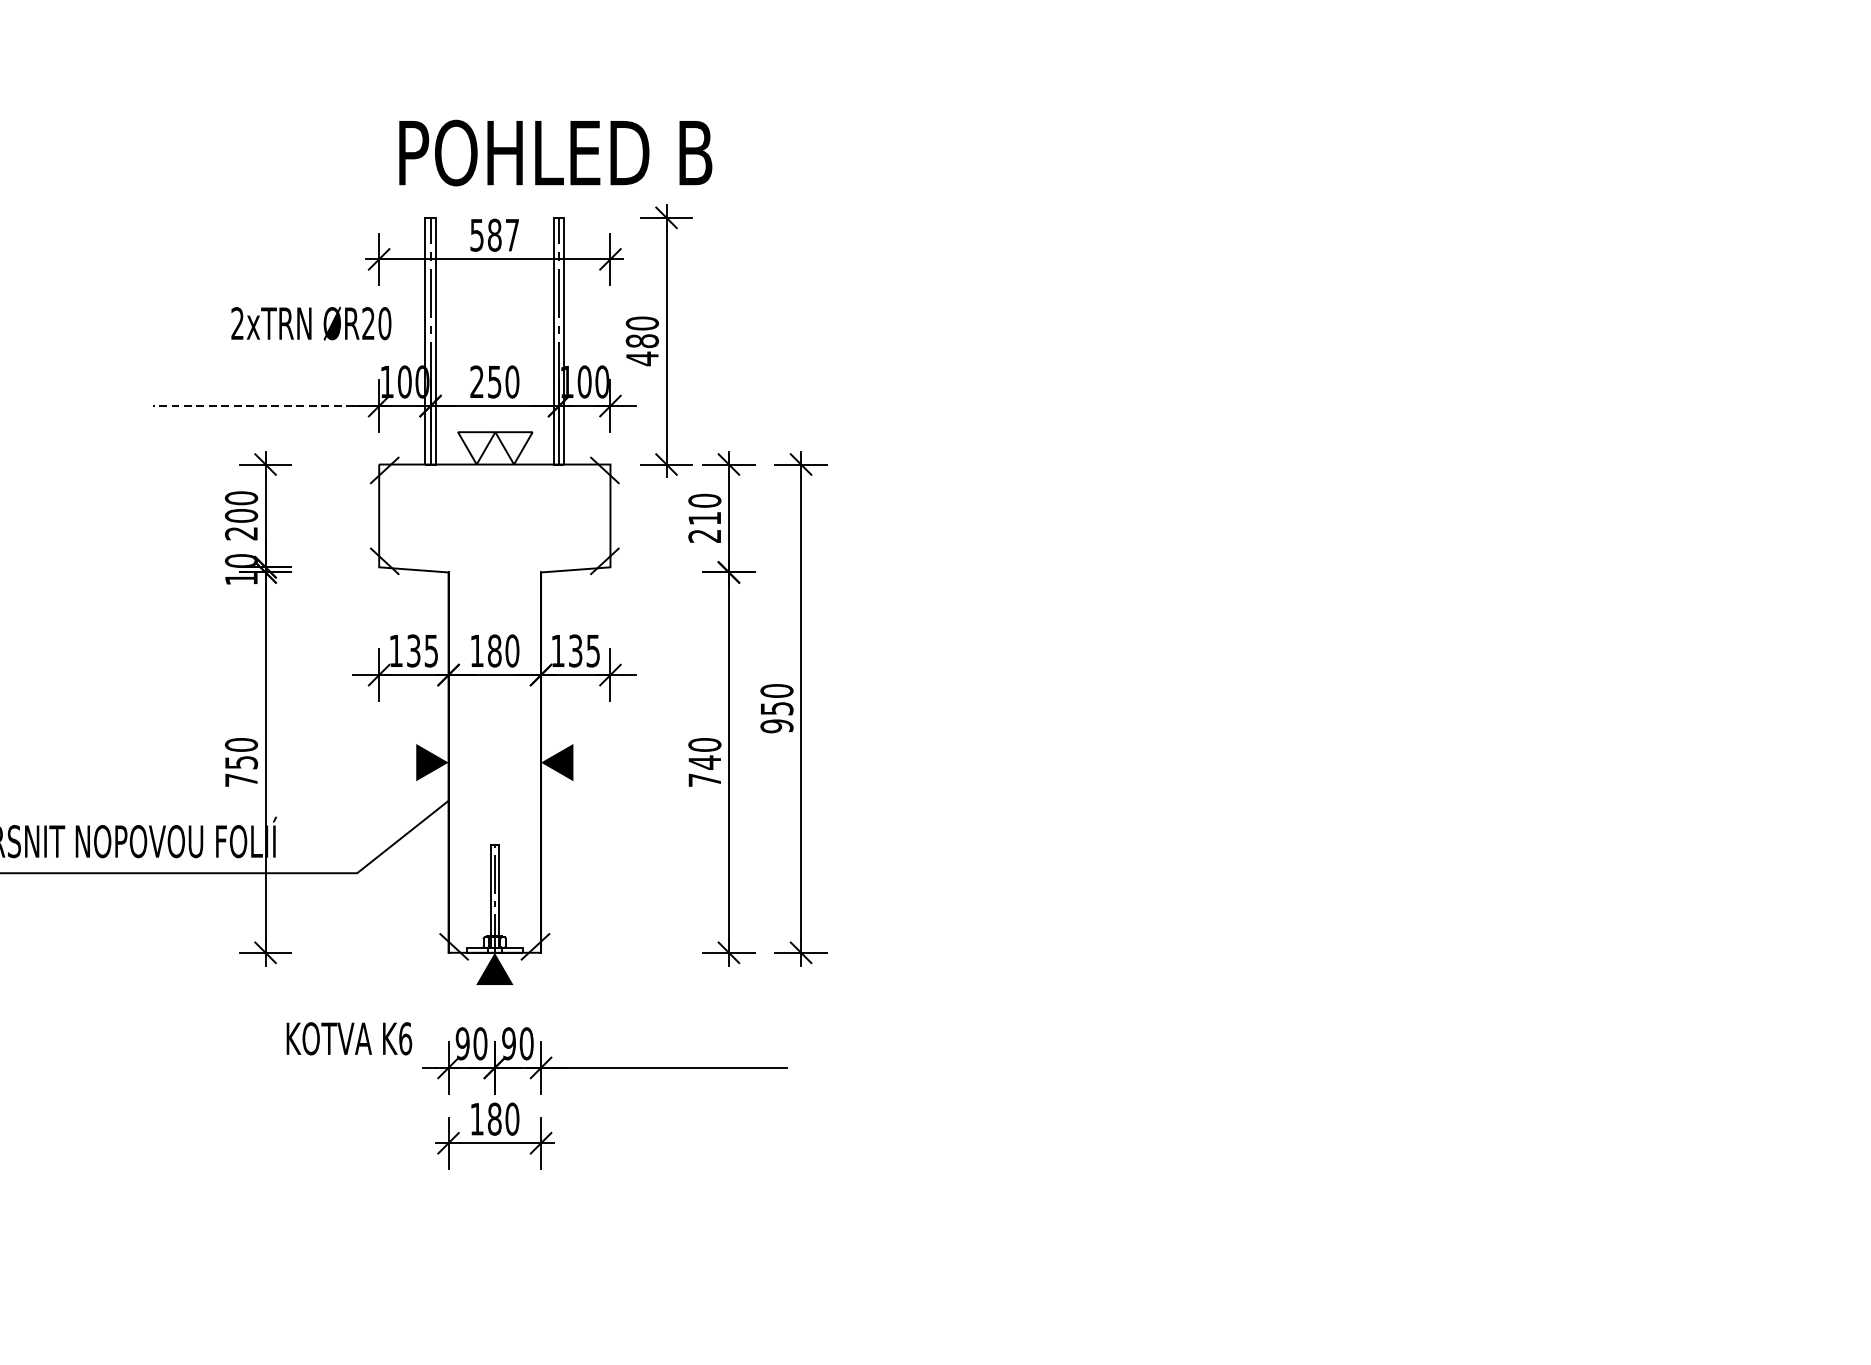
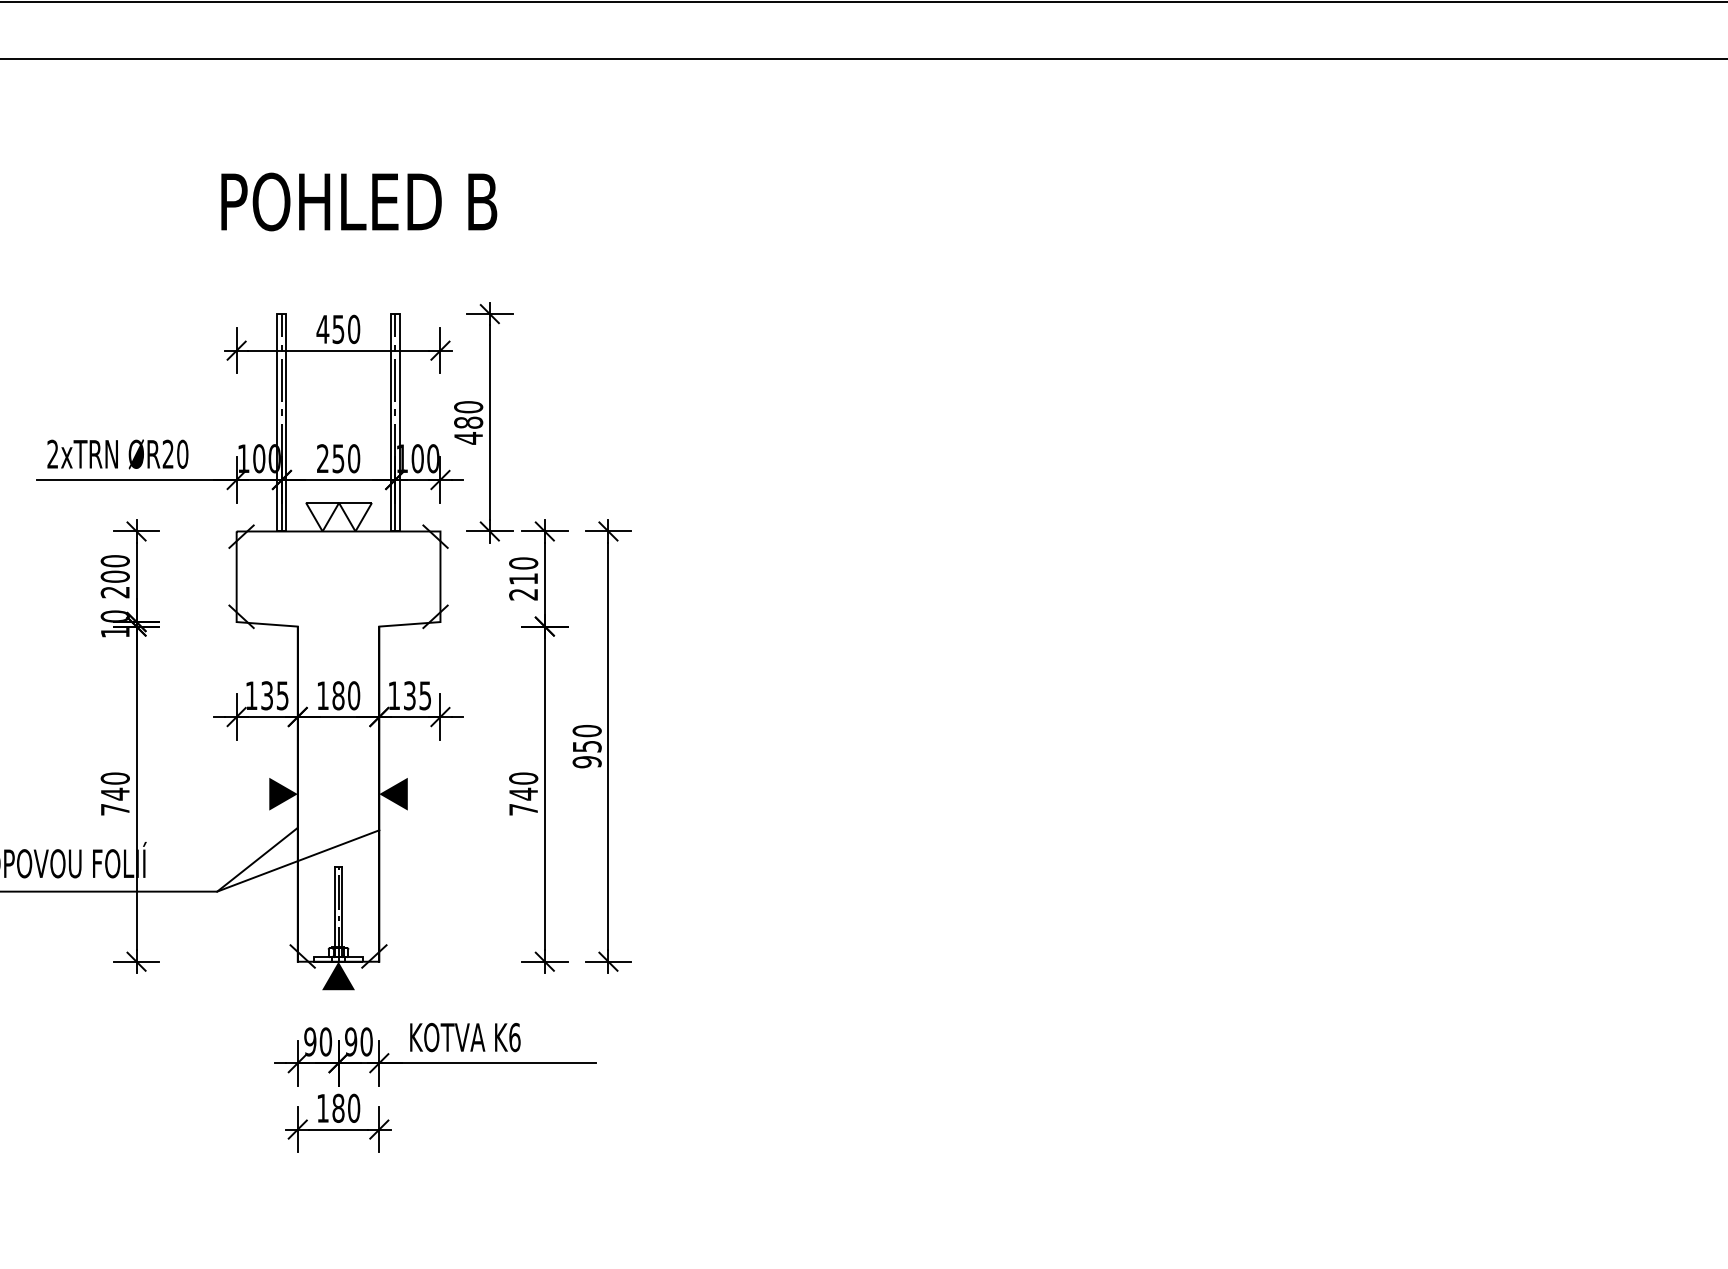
text: (556, 152) -> (359, 201), moved
text: (494, 235) -> (338, 329), 587 -> 450
text: (310, 323) -> (117, 454), moved
line: (266, 405) -> (137, 479), dashed -> solid
text: (241, 761) -> (115, 793), 750 -> 740
line: (449, 837) -> (298, 860), added
text: (349, 1038) -> (465, 1037), moved

